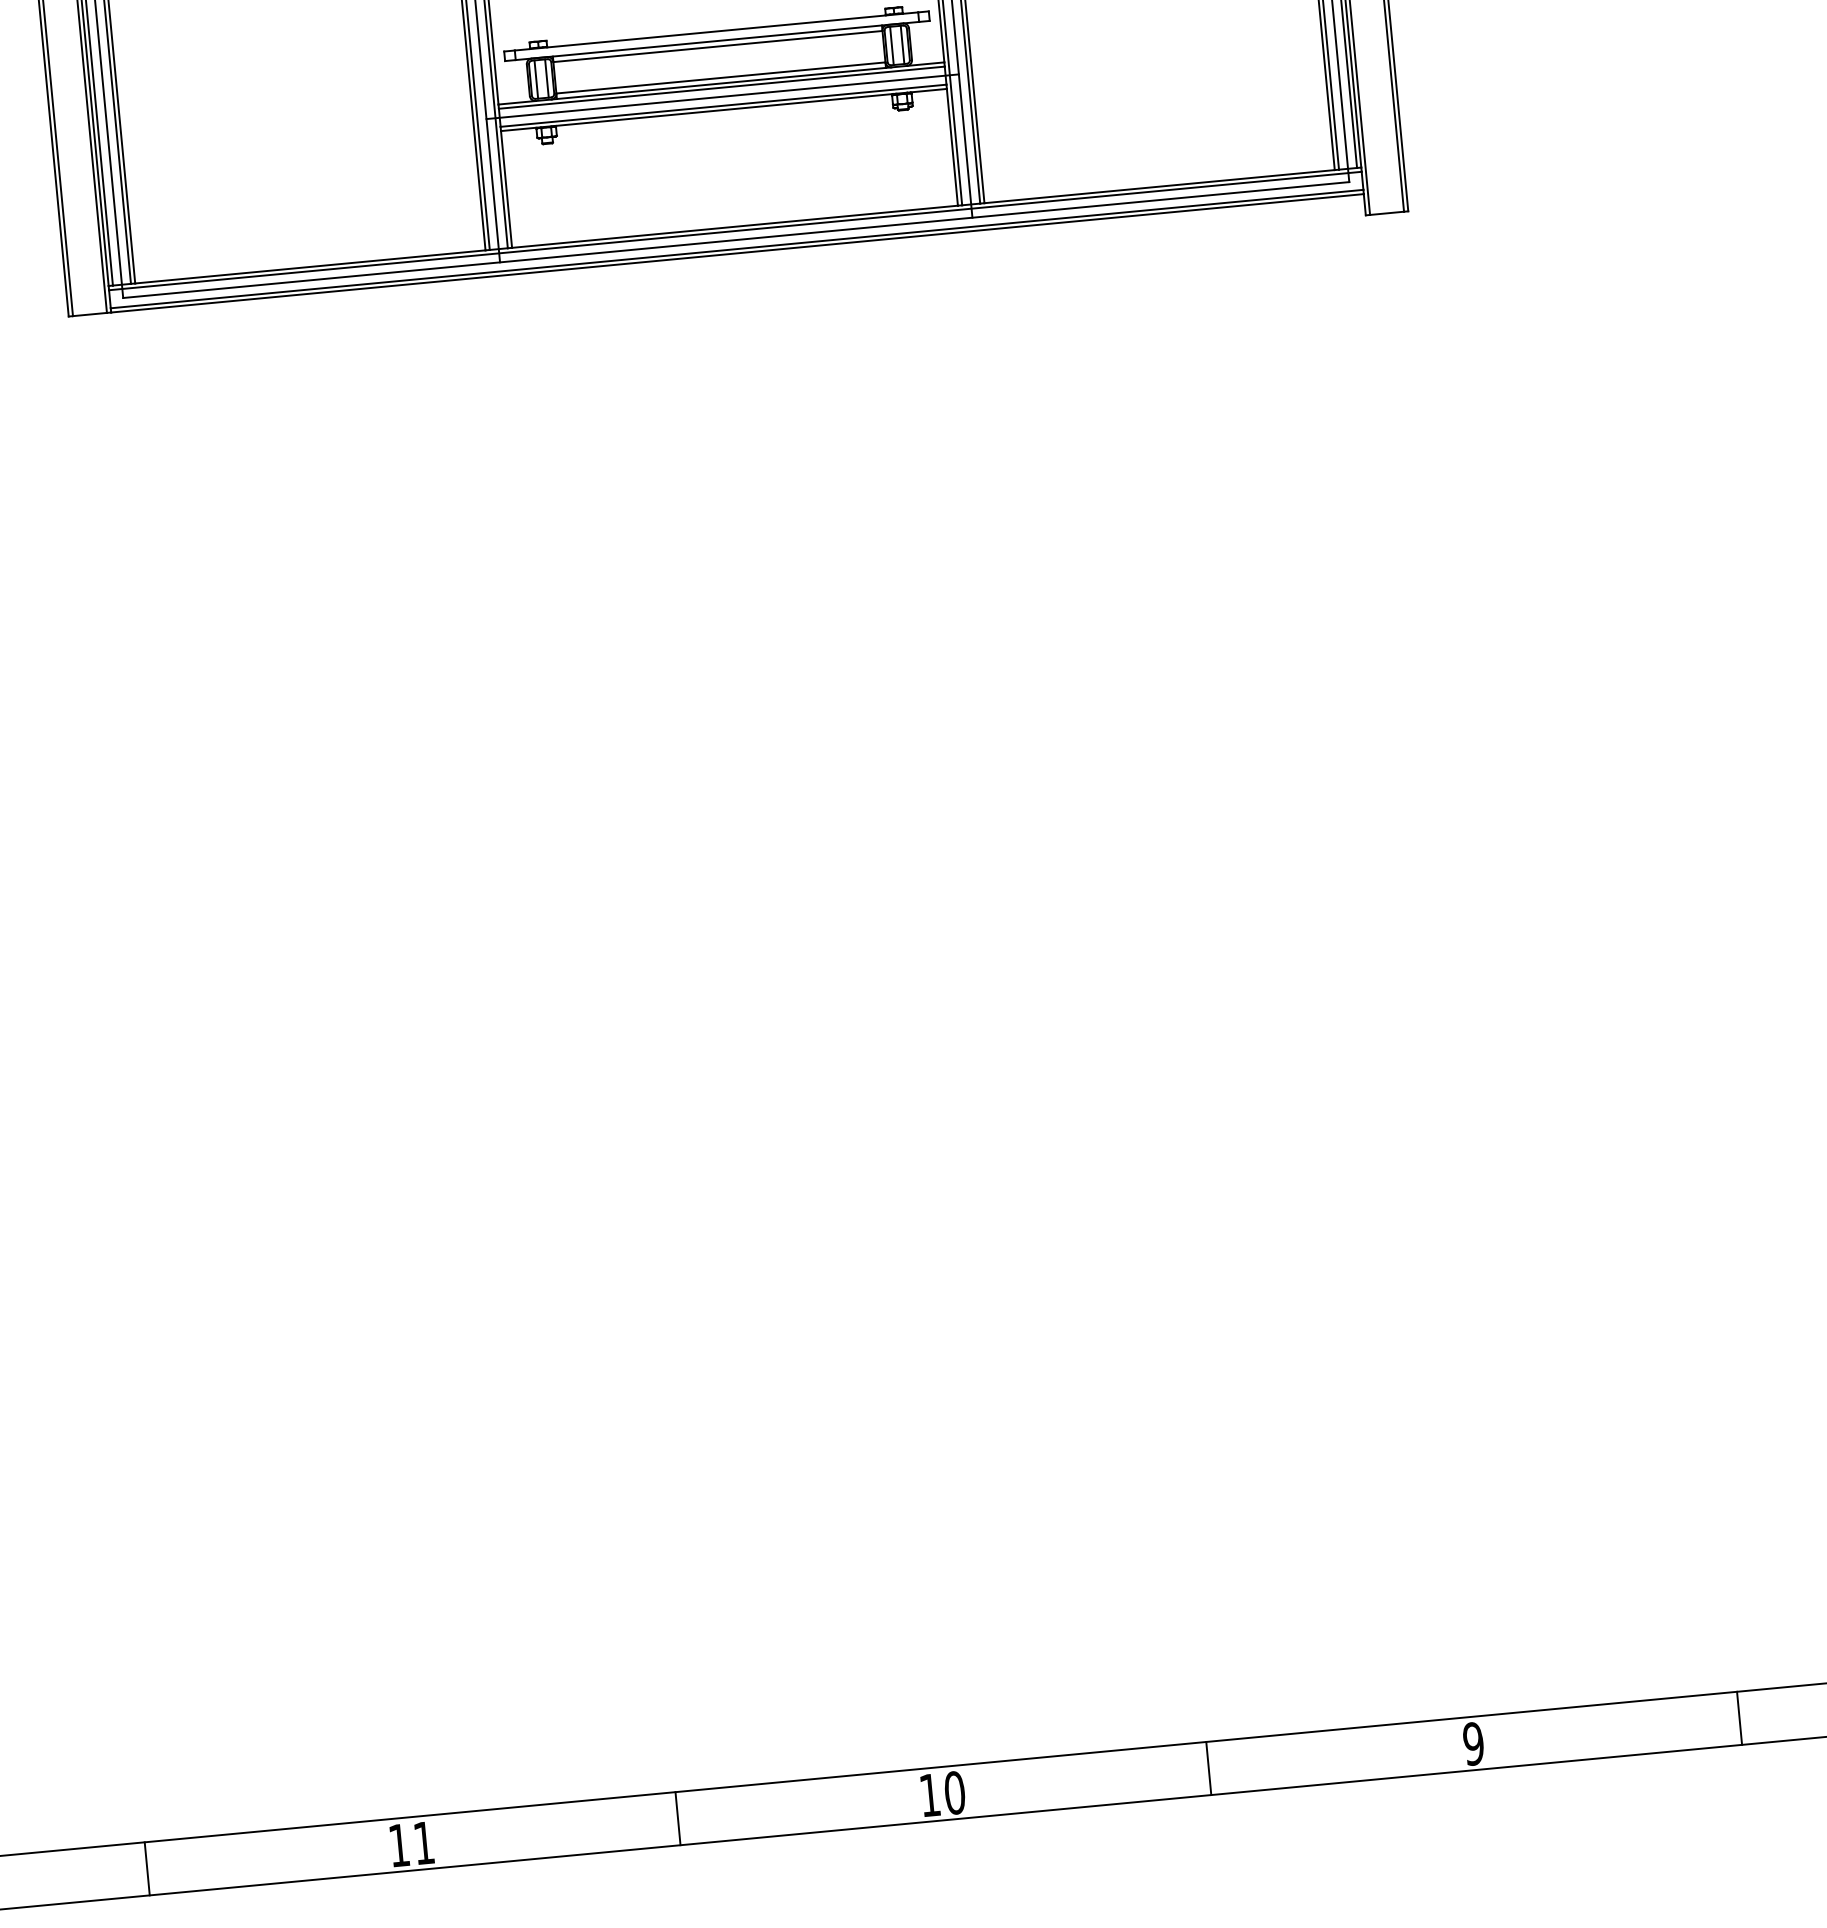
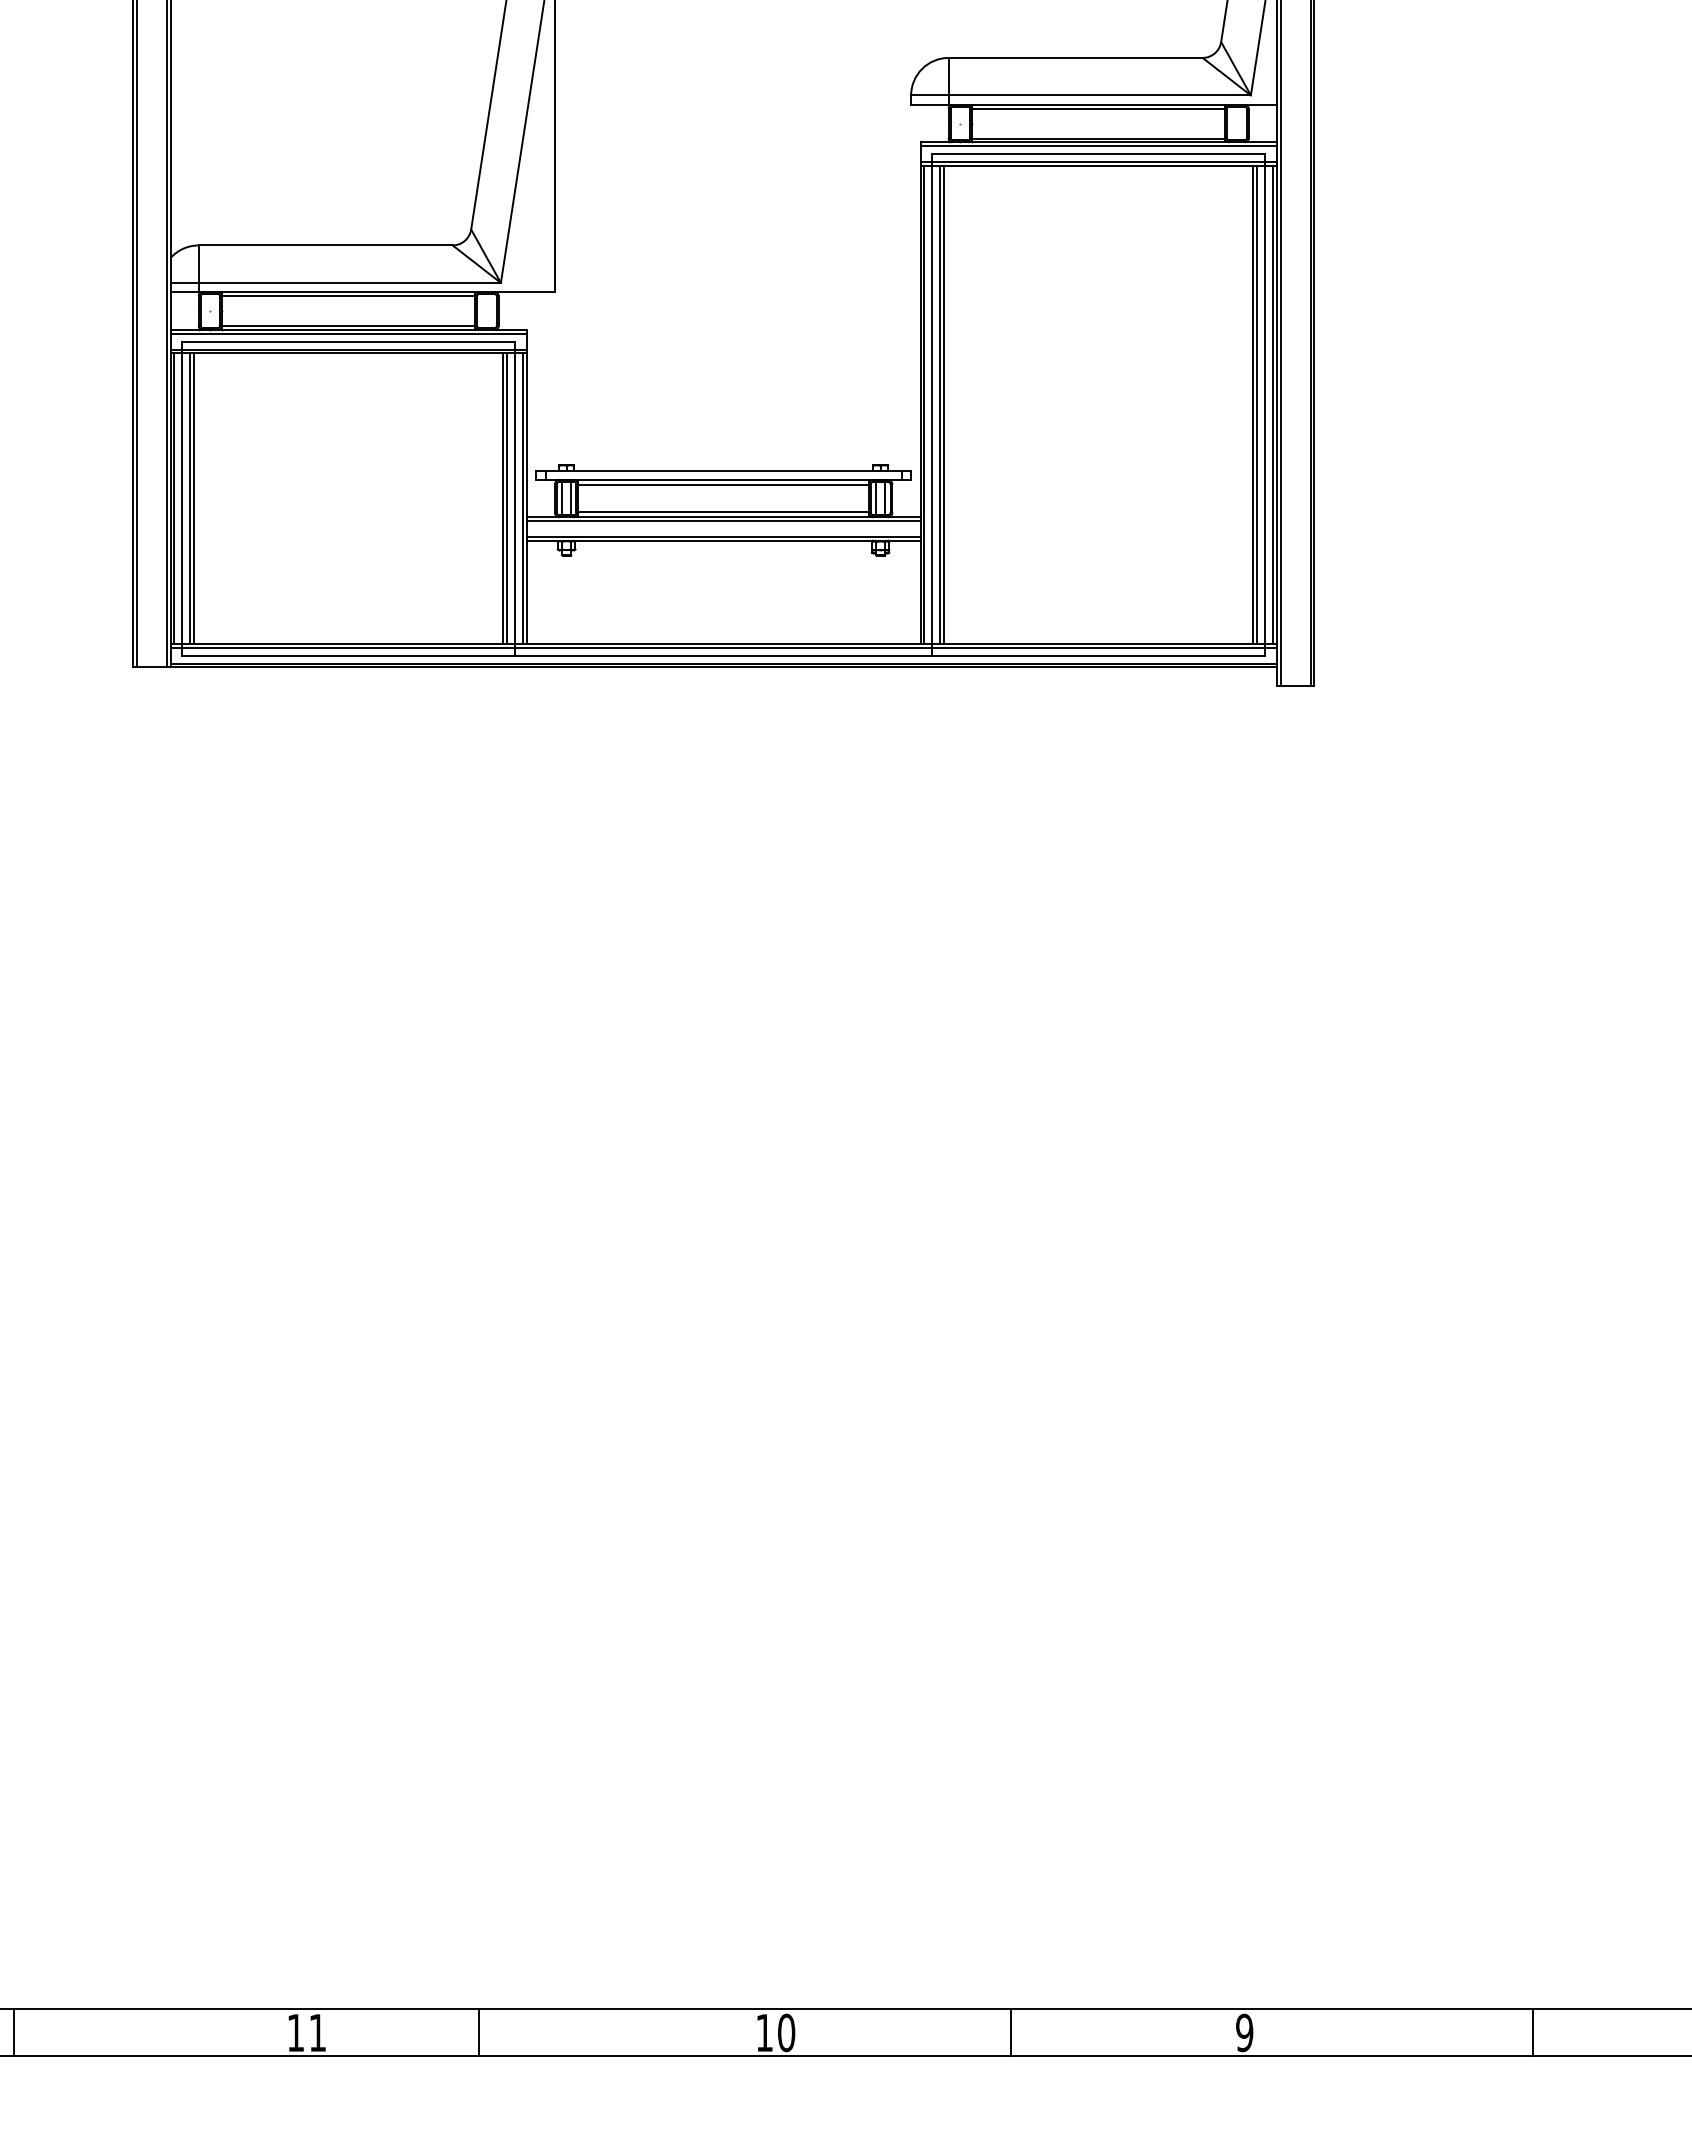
line: (722, 97) -> (723, 529), removed
line: (1739, 1718) -> (1532, 2032), moved
line: (678, 1818) -> (479, 2032), moved
line: (147, 1868) -> (14, 2032), moved

